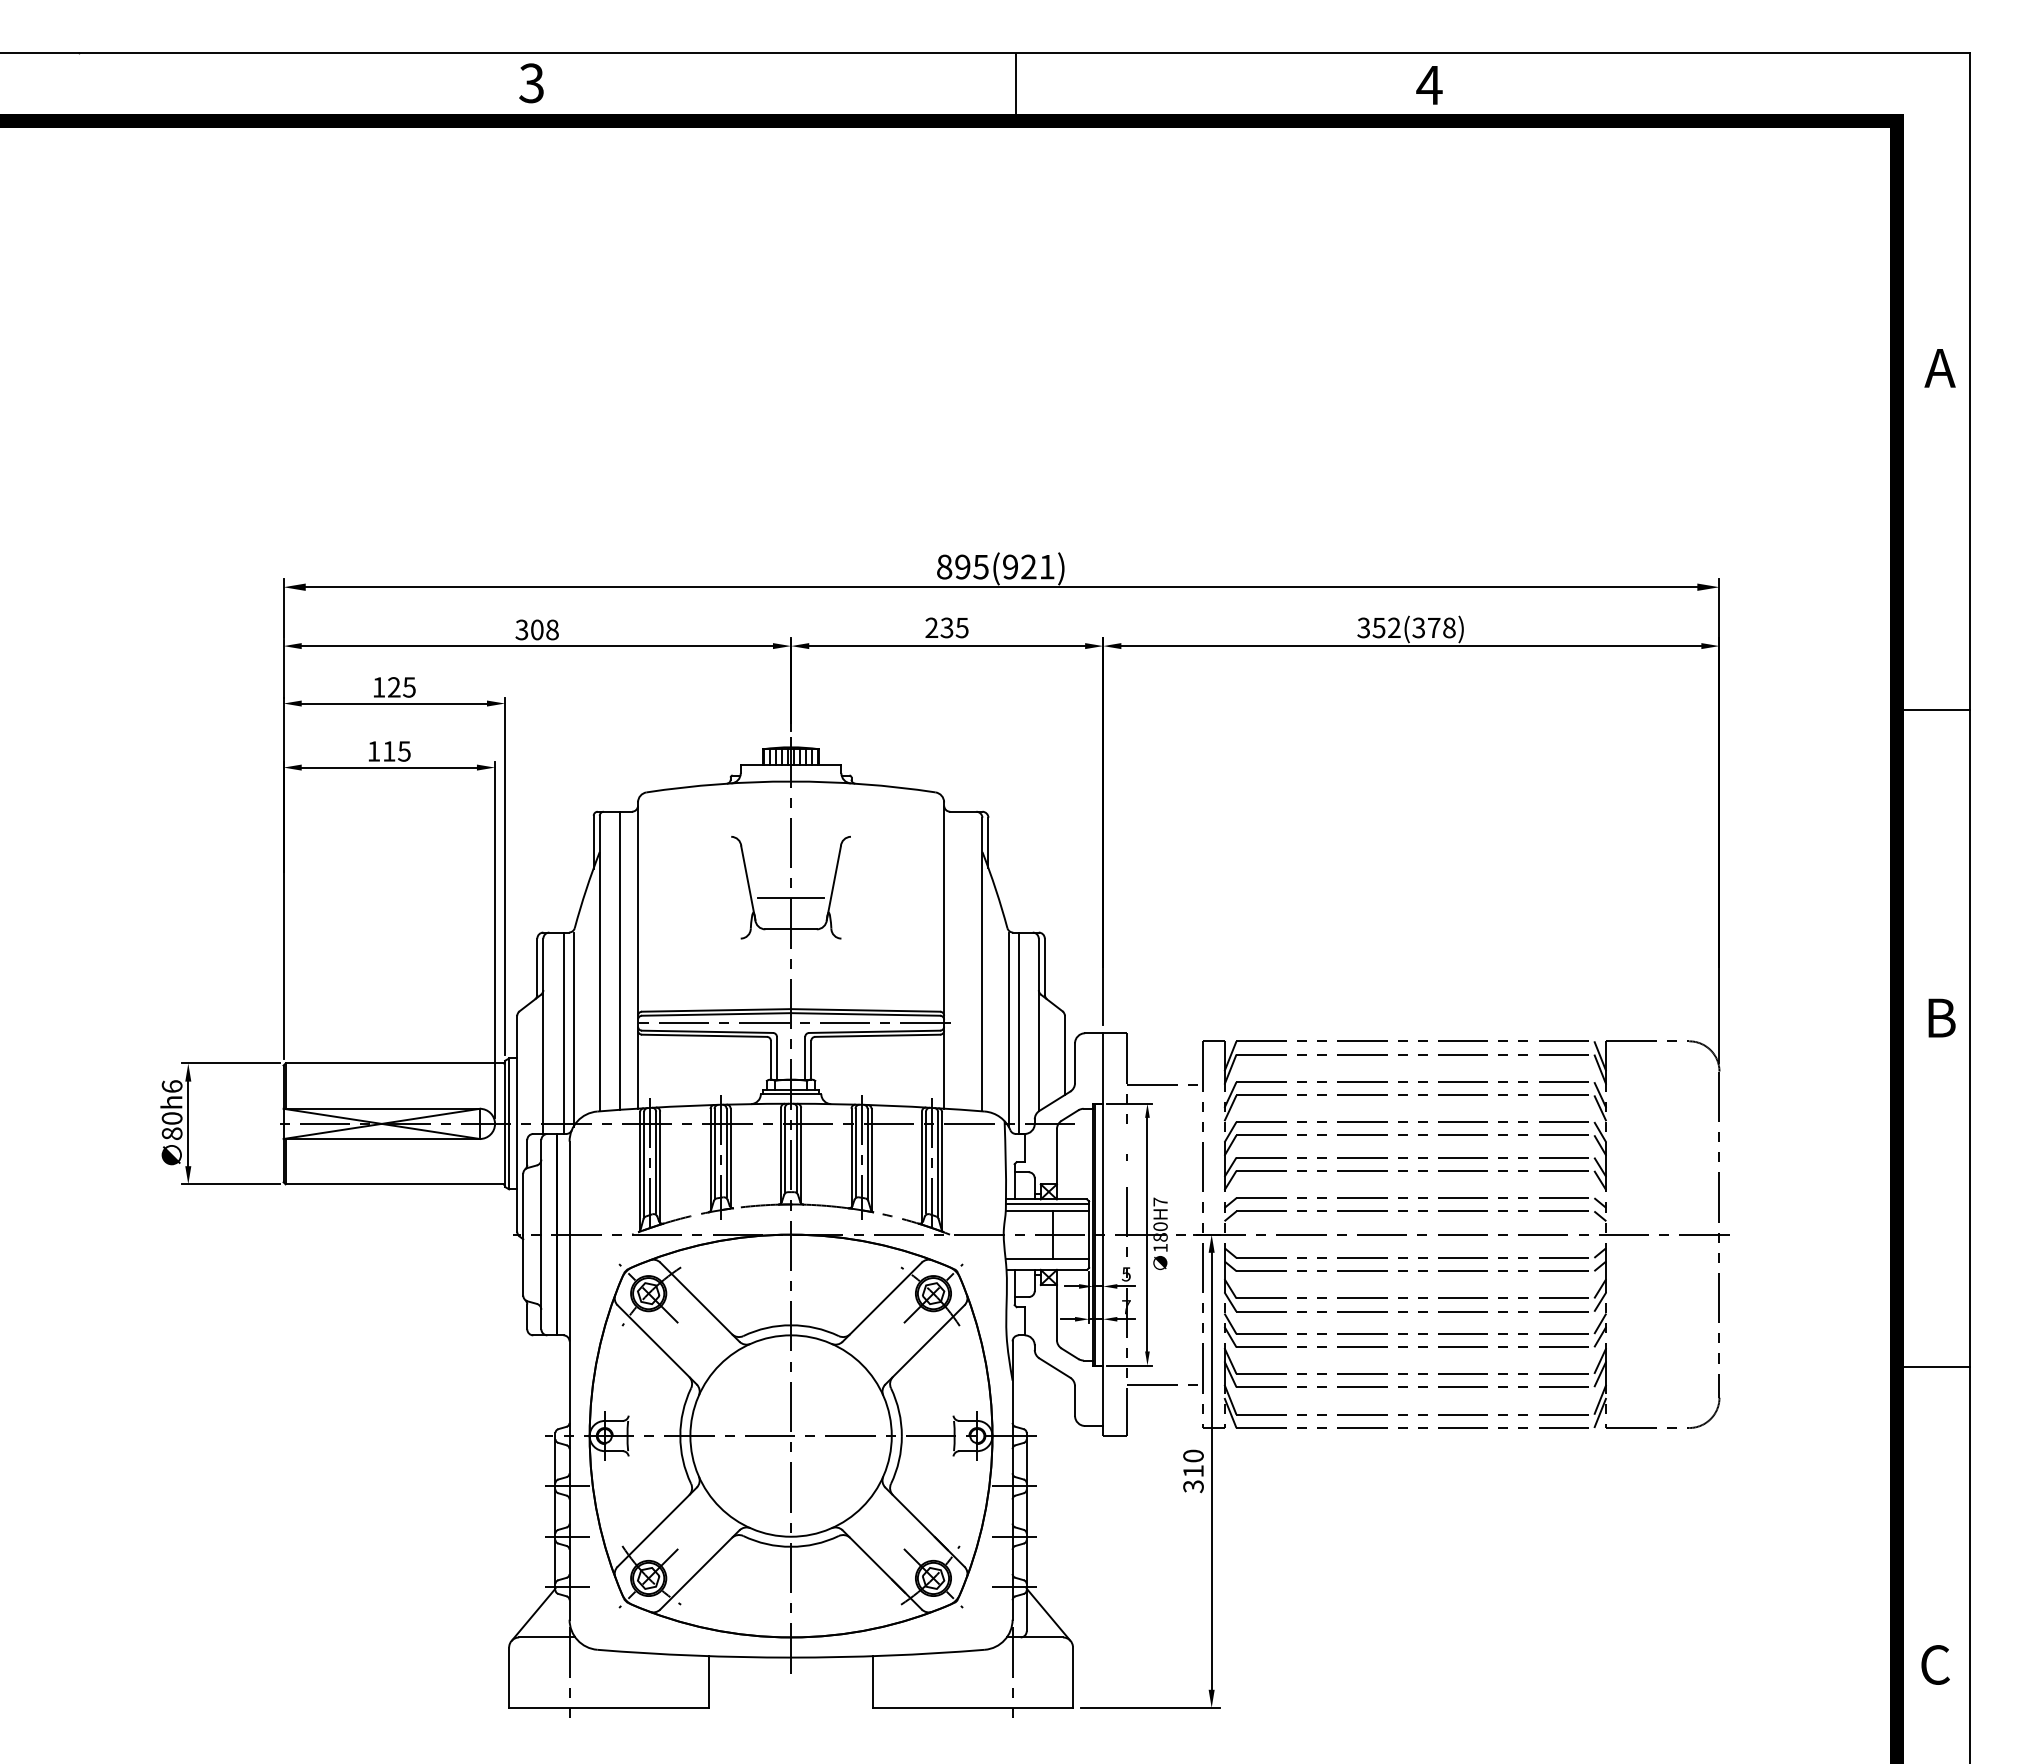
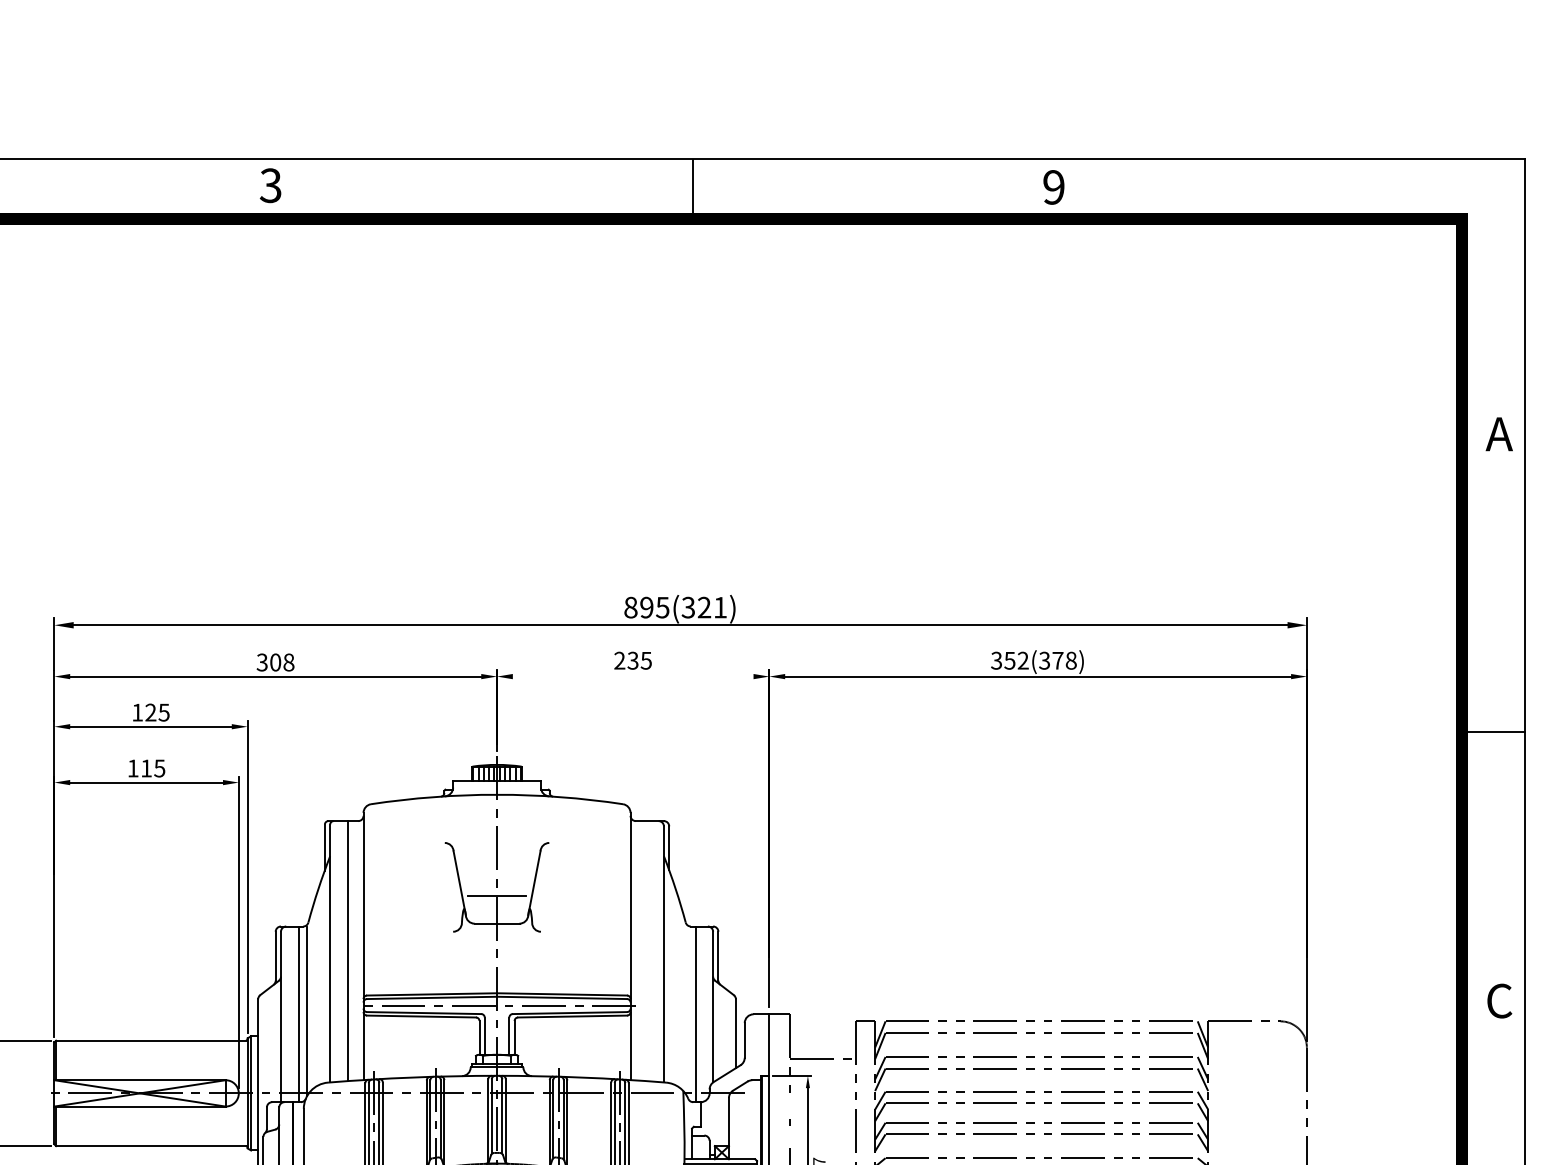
text: (1429, 85) -> (1053, 187), 4 -> 9
text: (1009, 566) -> (687, 607), 895(921) -> 895(321)
line: (947, 646) -> (633, 676), removed
text: (1940, 1018) -> (1499, 1001), B -> C
line: (1008, 1029) -> (686, 1011), removed

